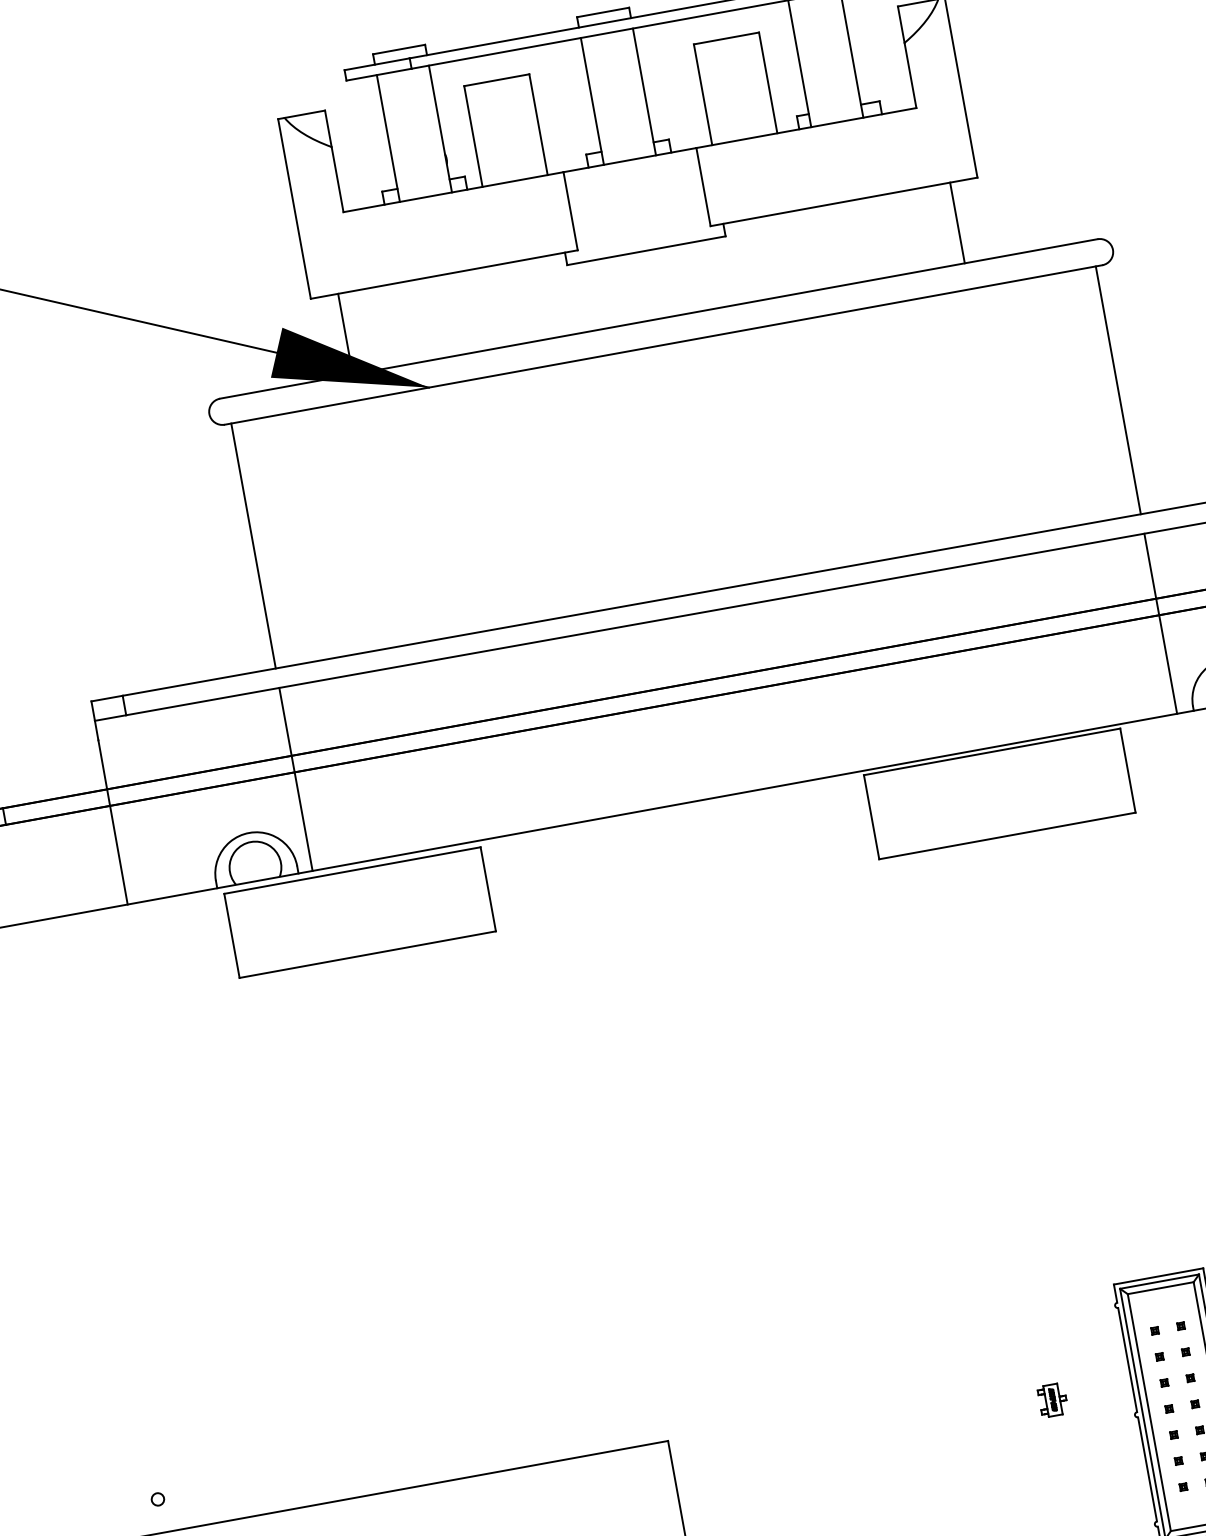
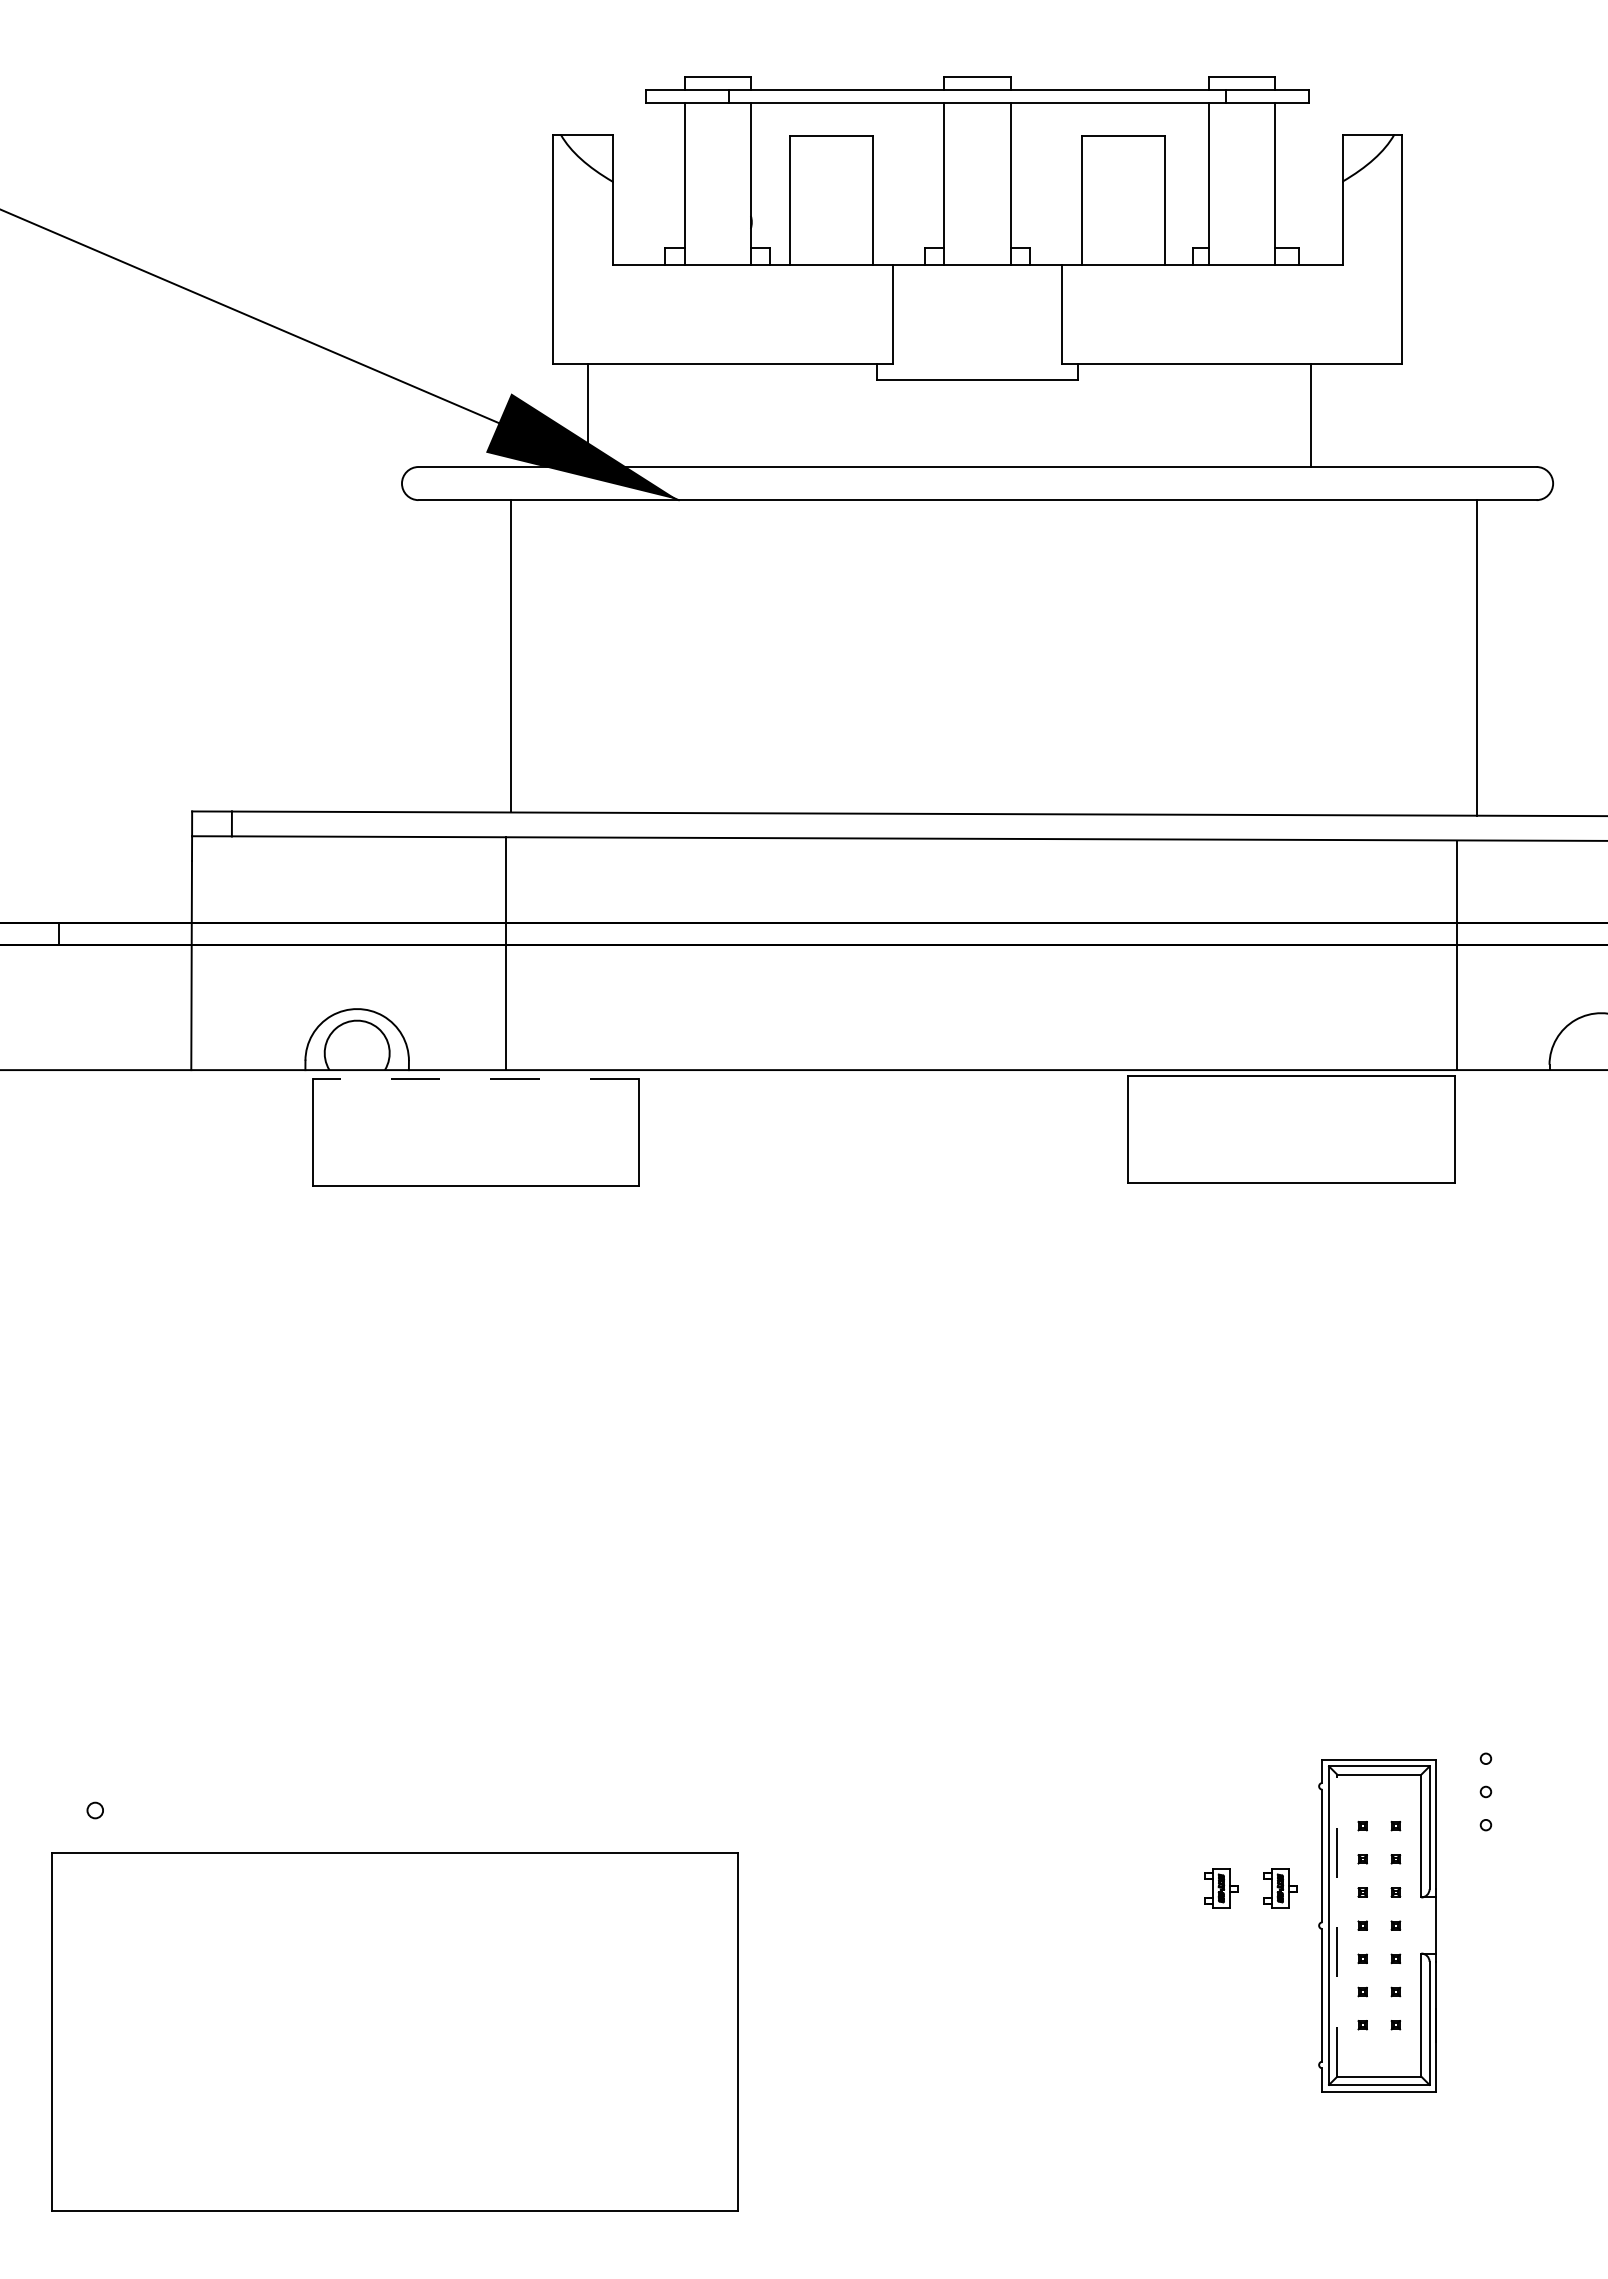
line: (957, 222) -> (1311, 415), moved
line: (1118, 389) -> (1477, 657), moved
line: (253, 546) -> (510, 656), moved
line: (1160, 623) -> (1457, 955), moved
line: (295, 779) -> (505, 953), moved
line: (351, 870) -> (475, 1078), solid -> dashed
part: (1099, 1391) -> (1280, 1888), added
line: (1149, 1412) -> (1337, 1925), solid -> dashed

